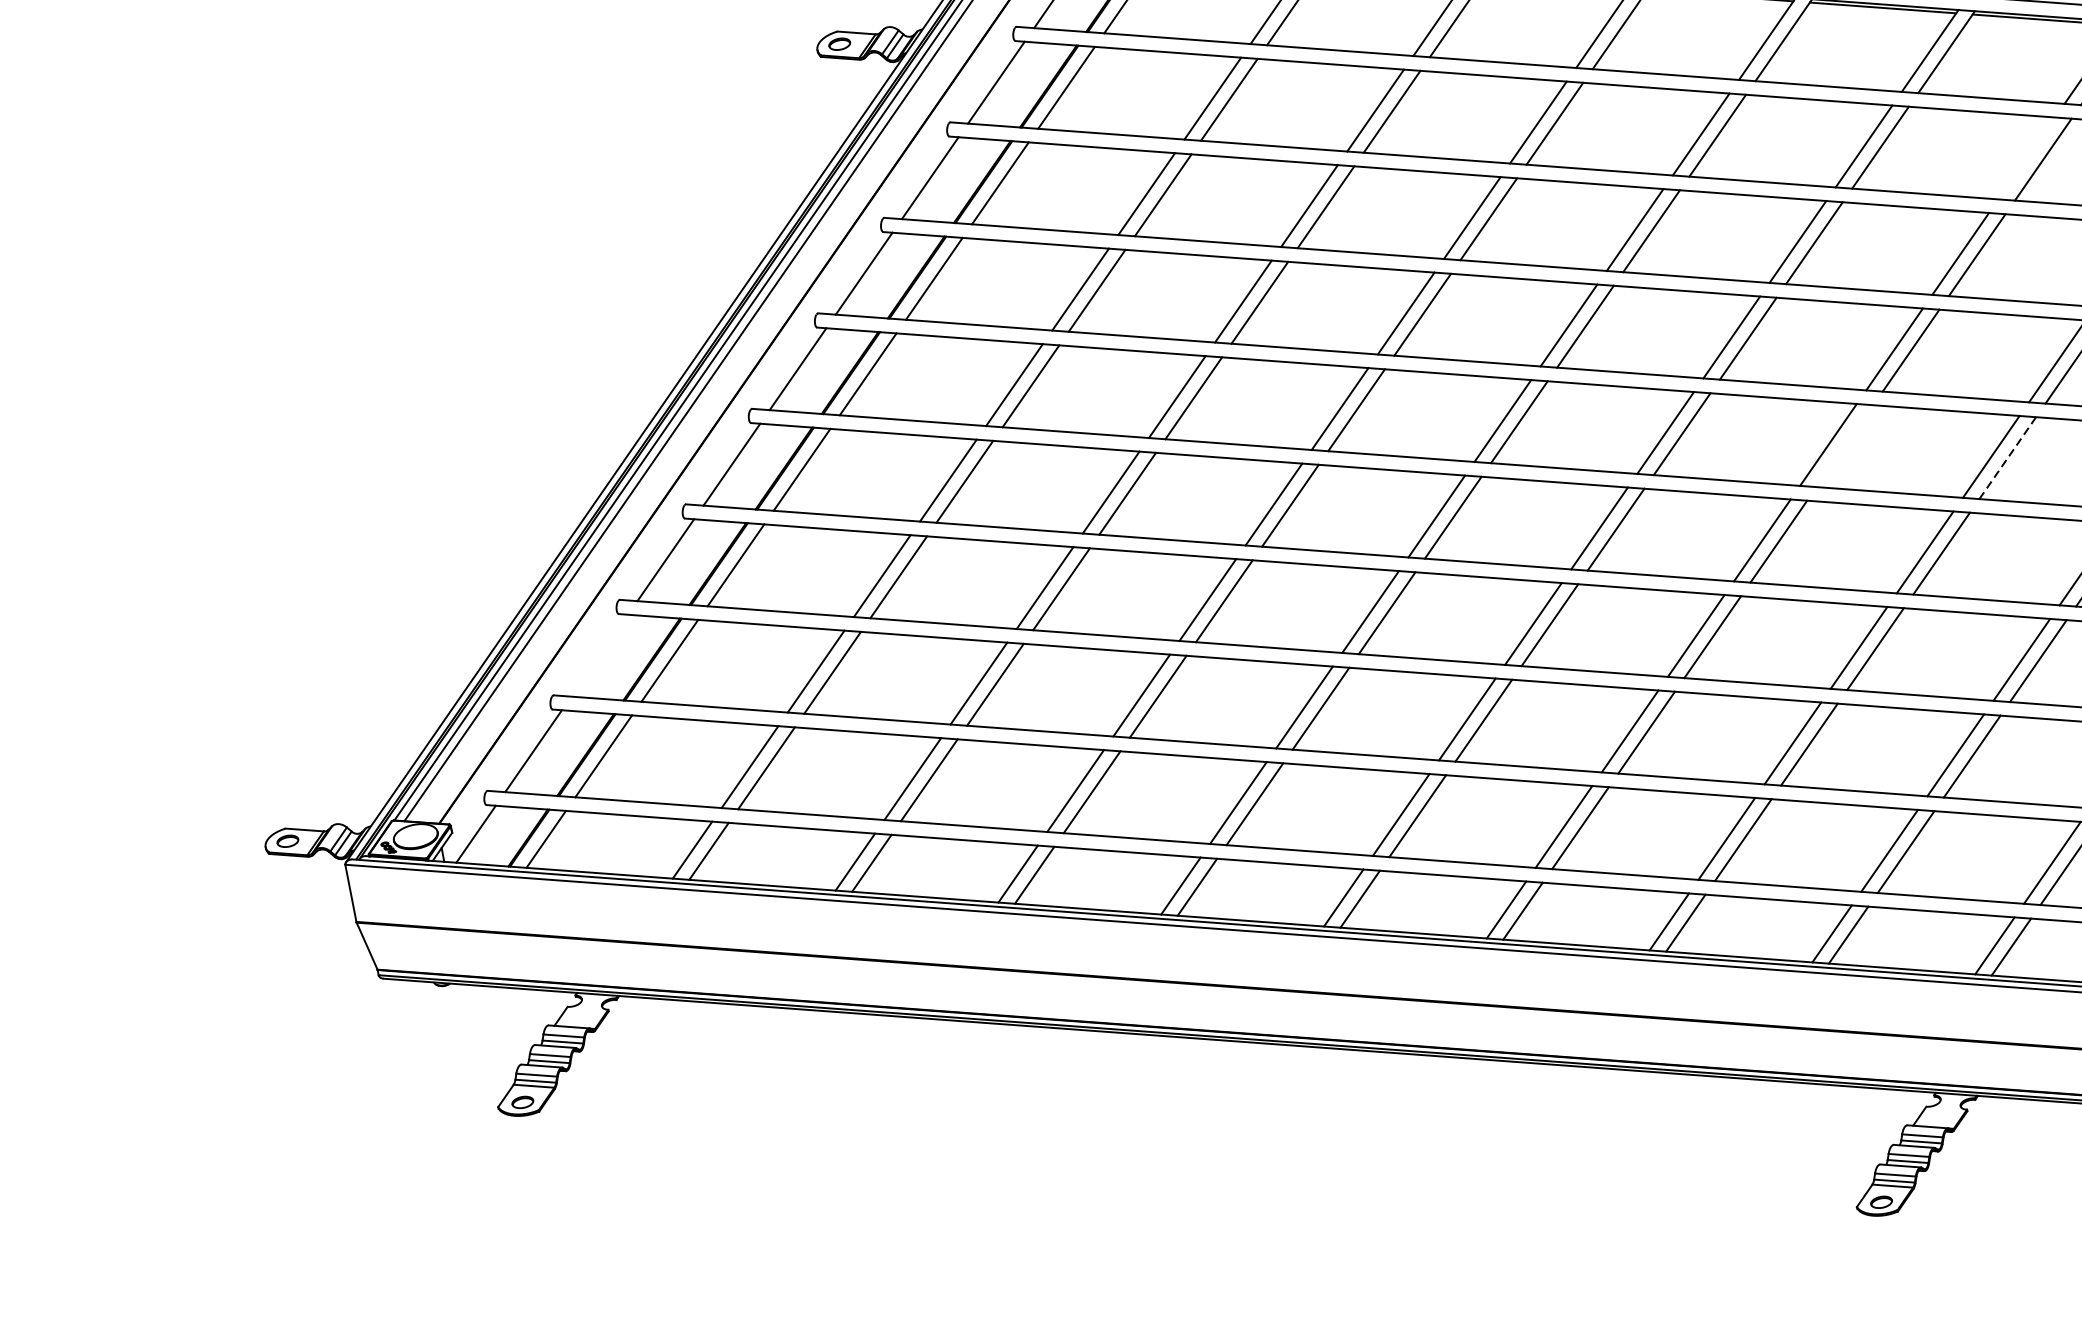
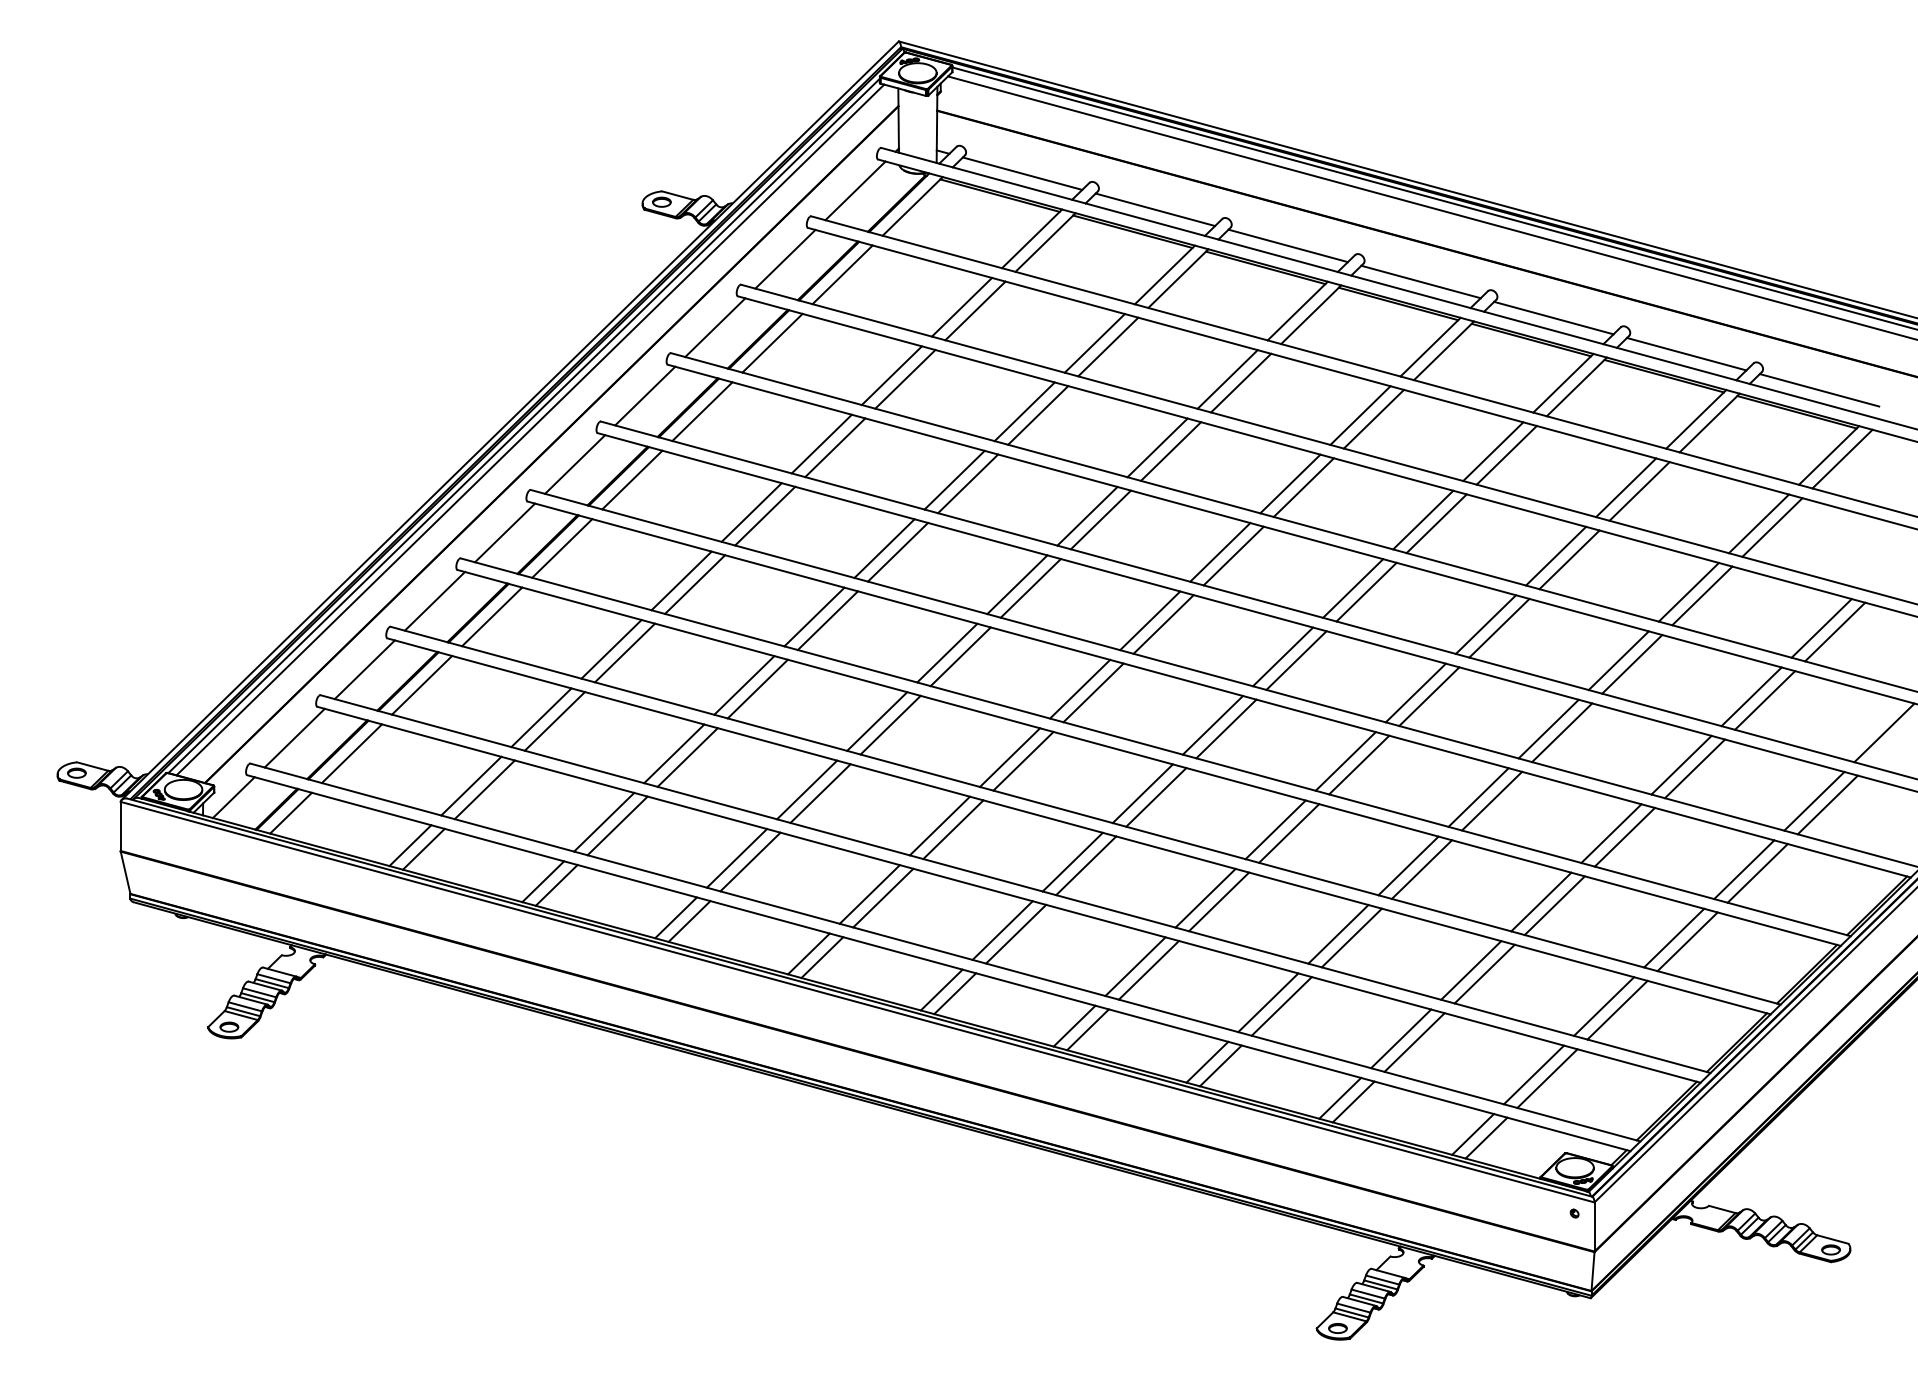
line: (2027, 158) -> (1626, 487), added
line: (1845, 445) -> (1429, 696), added
line: (2008, 457) -> (1562, 732), dashed -> solid
line: (599, 655) -> (364, 669), added

